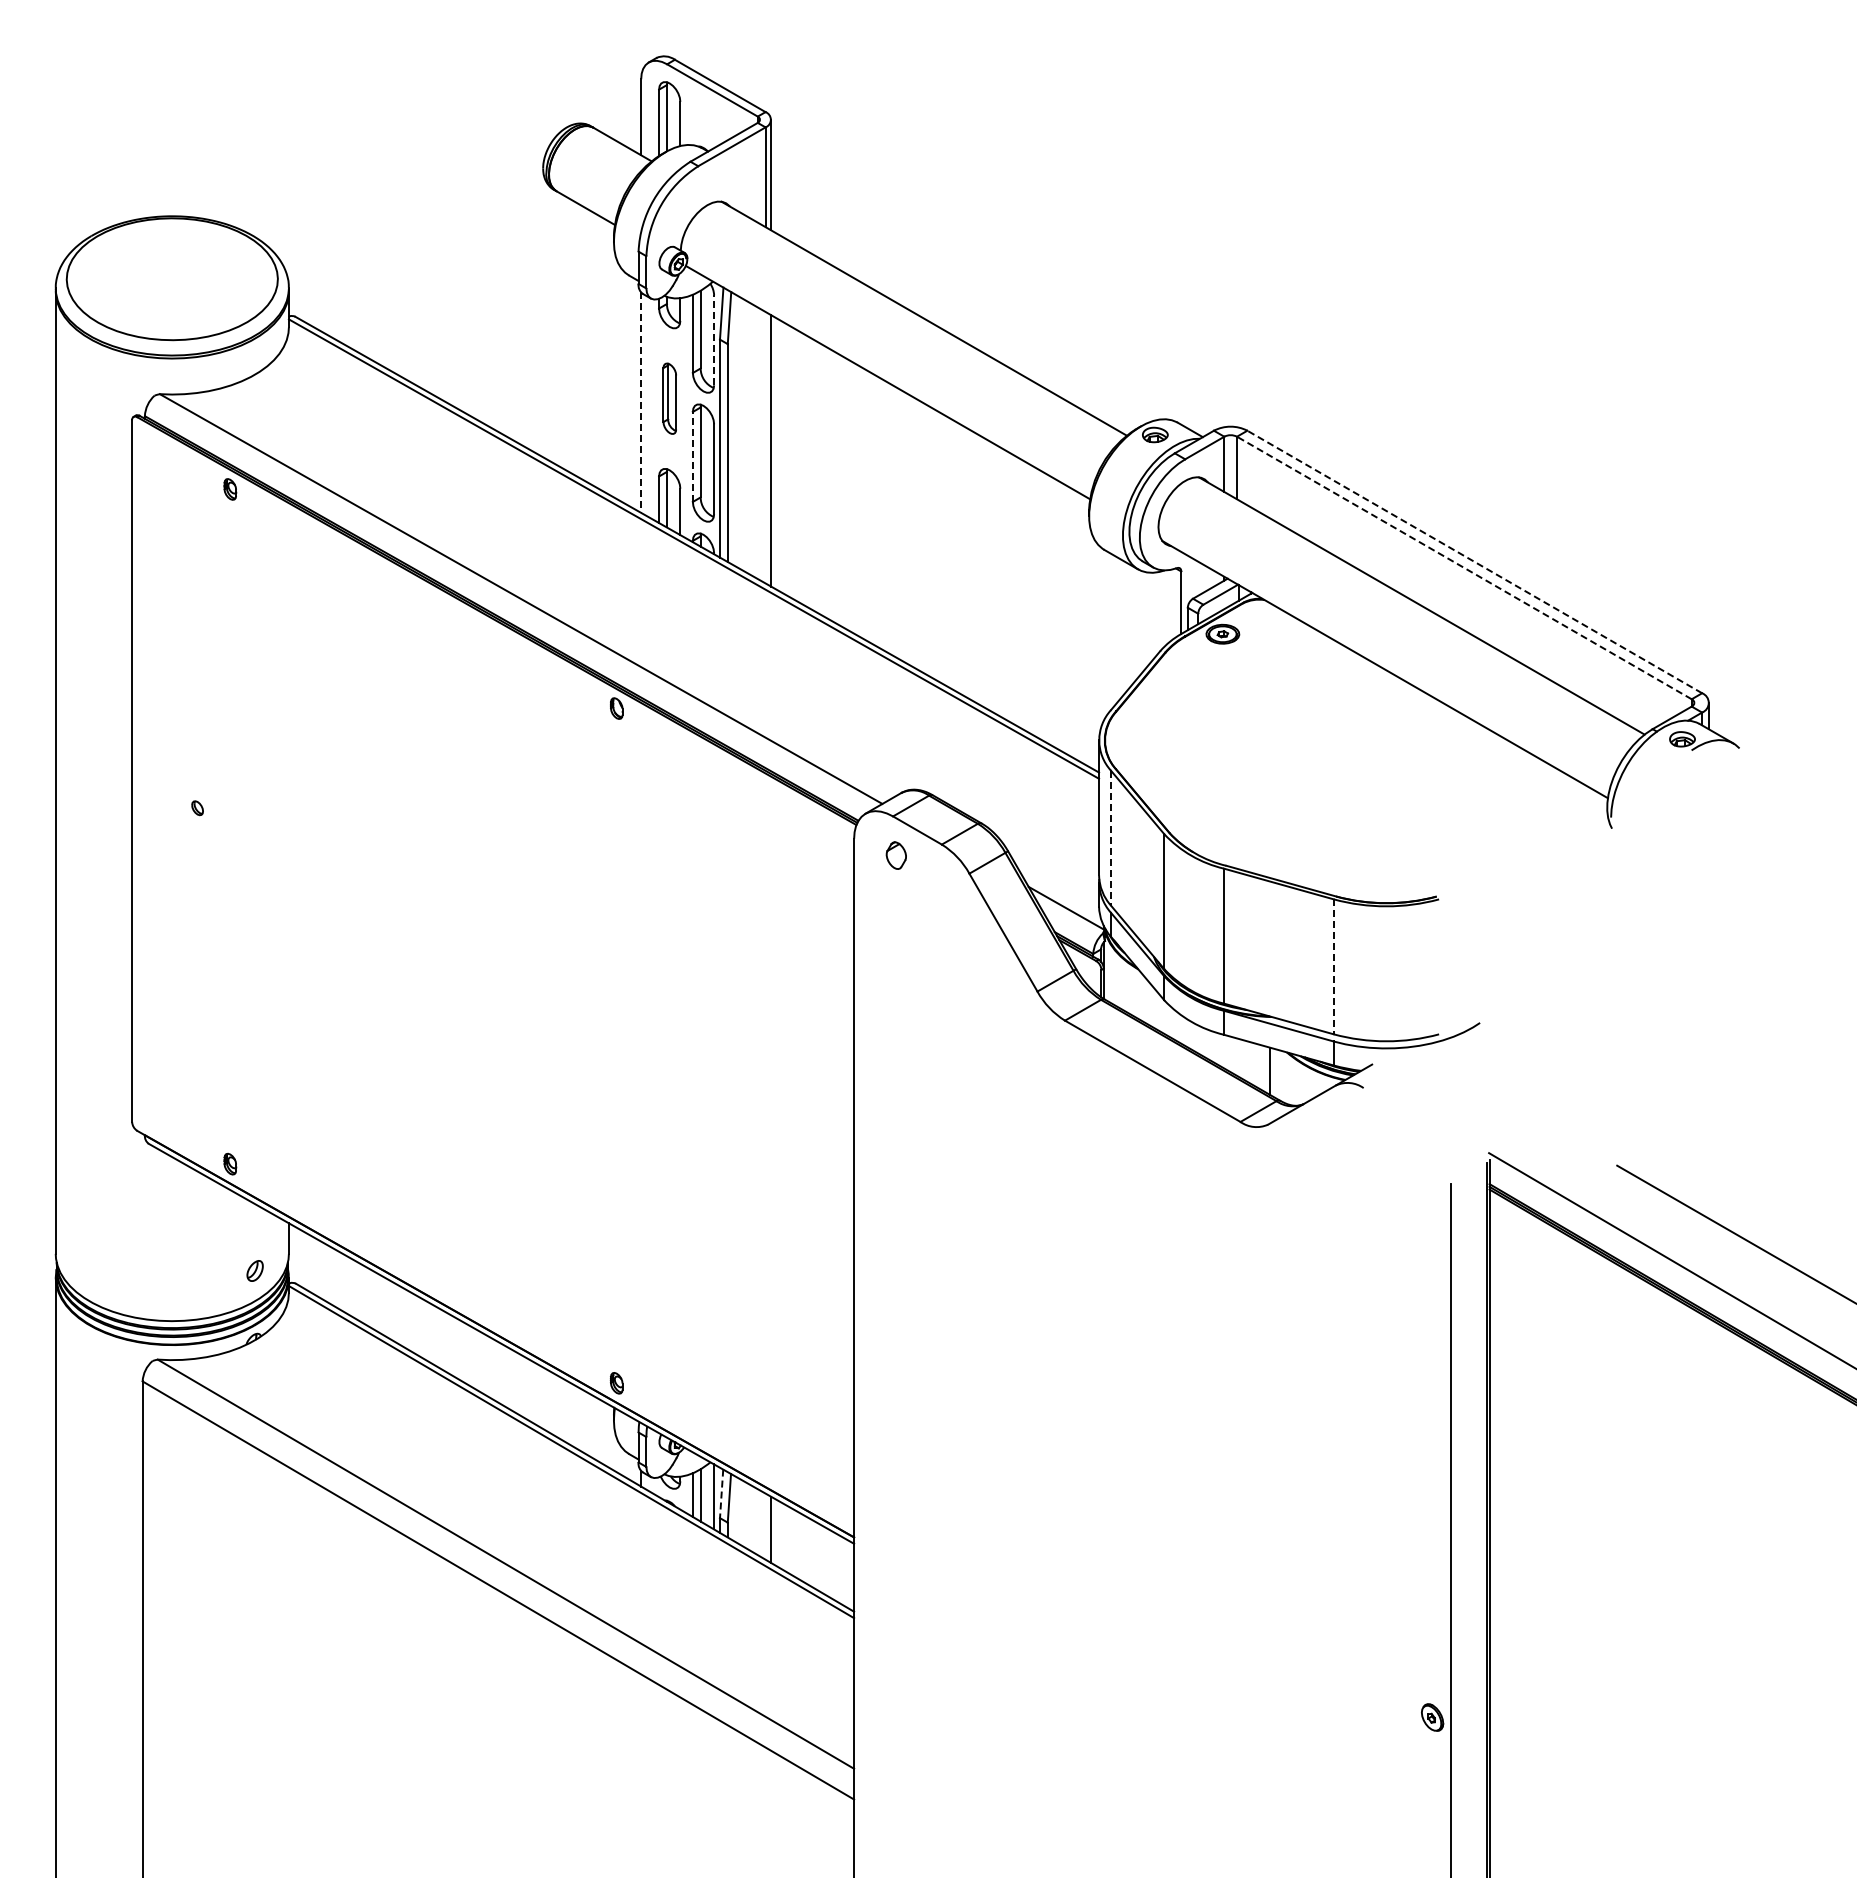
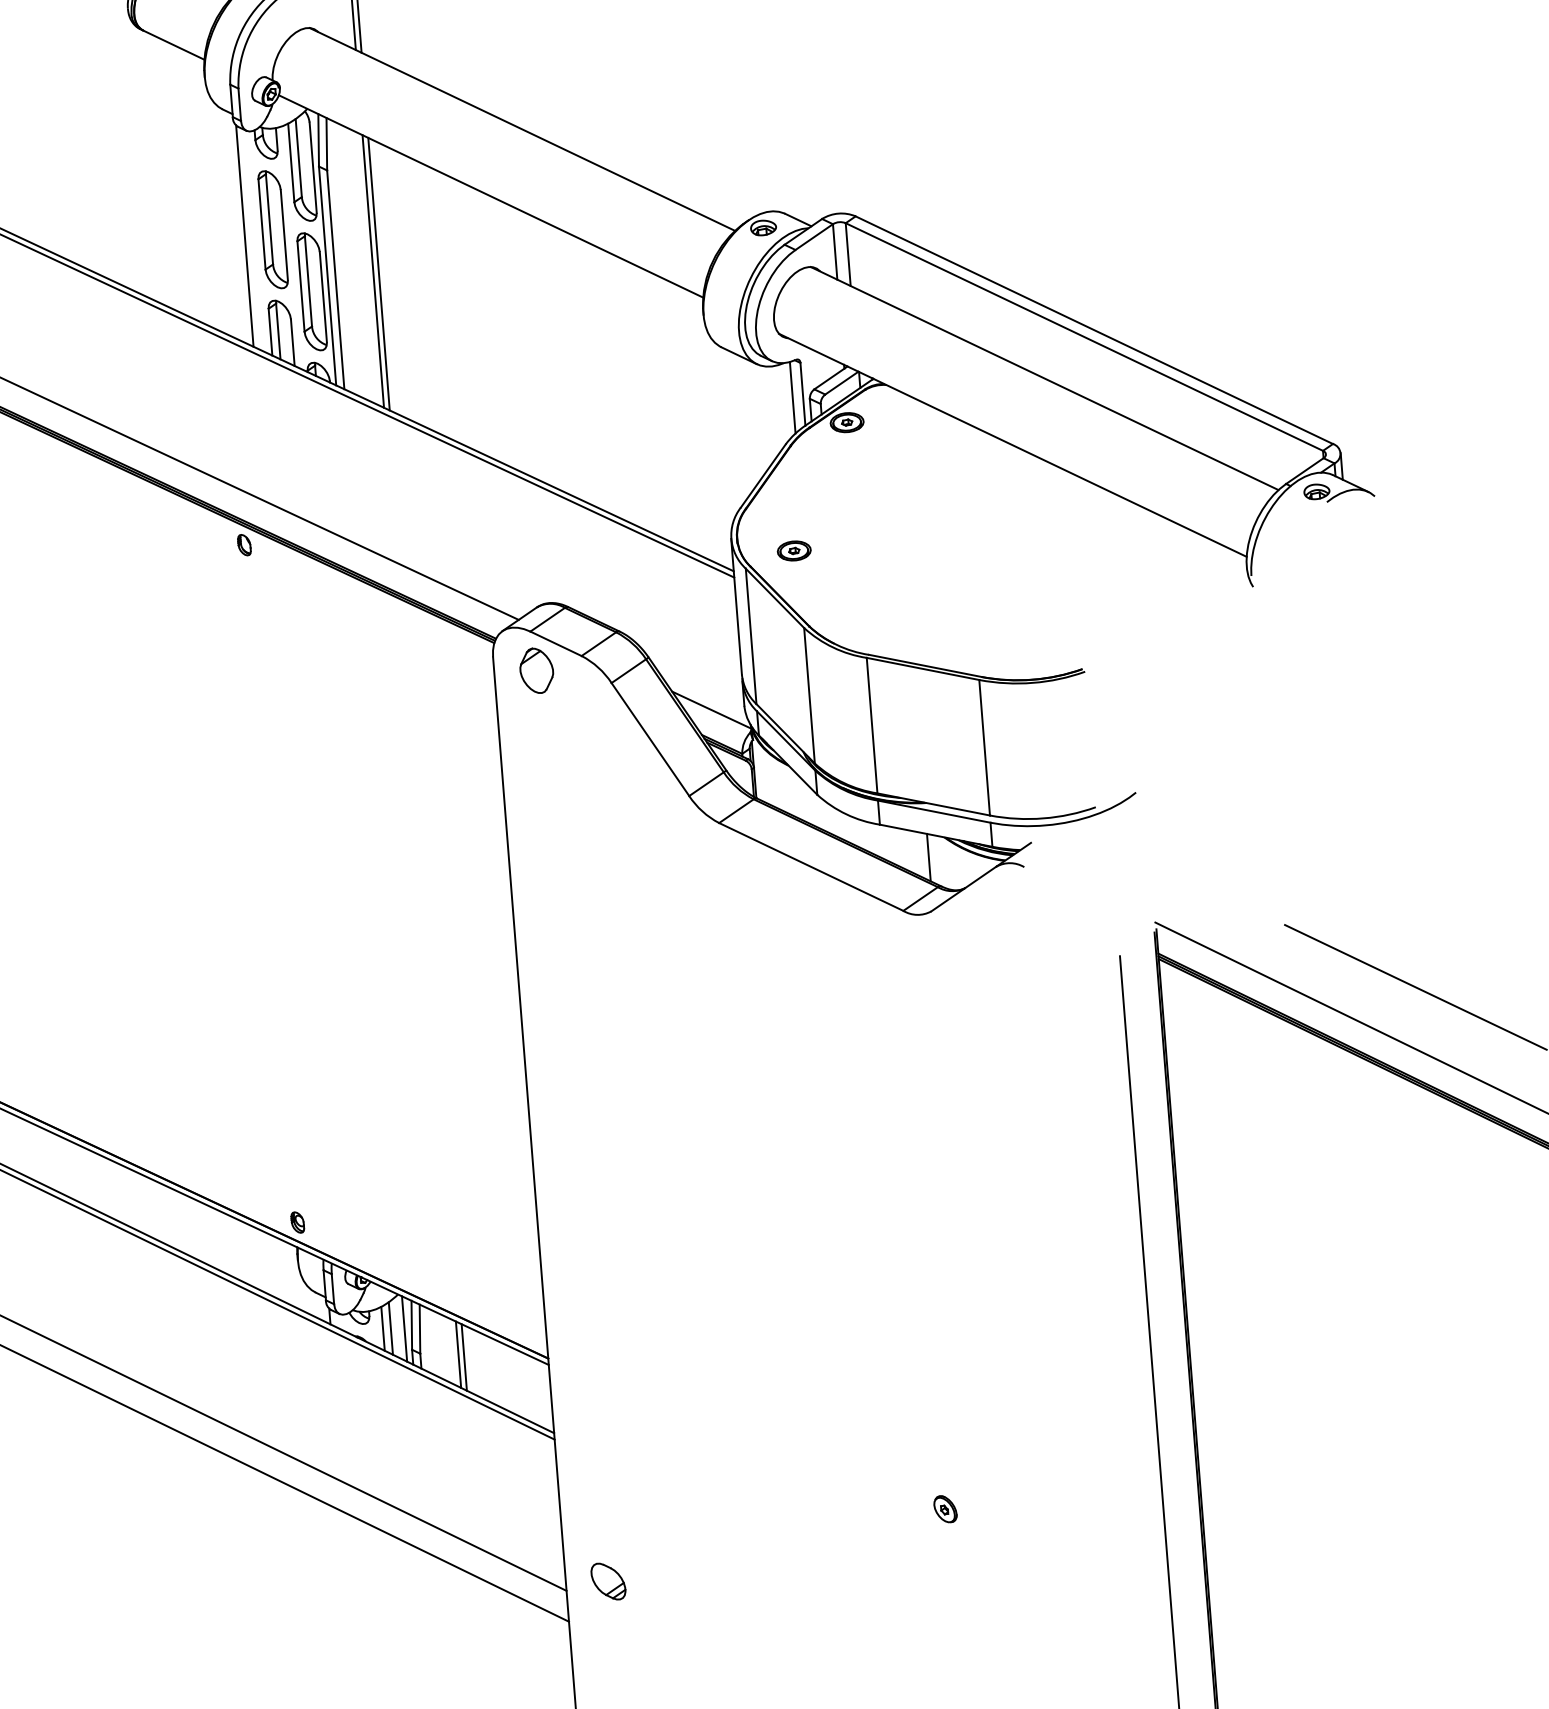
line: (714, 340) -> (313, 167), dashed -> solid
part: (669, 398) -> (272, 229), size x1.67
line: (641, 403) -> (245, 236), dashed -> solid
line: (765, 447) -> (373, 271), added
line: (692, 456) -> (300, 286), dashed -> solid
line: (1474, 562) -> (1094, 330), dashed -> solid
line: (1464, 568) -> (1084, 337), dashed -> solid
line: (1170, 604) -> (792, 396), added
part: (1160, 756) -> (794, 550), added
line: (1111, 838) -> (751, 636), dashed -> solid
part: (896, 855) -> (536, 670), size x1.67
line: (1333, 967) -> (984, 748), dashed -> solid
line: (721, 1494) -> (411, 1325), dashed -> solid
line: (765, 1526) -> (458, 1354), added
part: (1432, 1717) -> (945, 1509), moved
part: (896, 1762) -> (608, 1581), added

